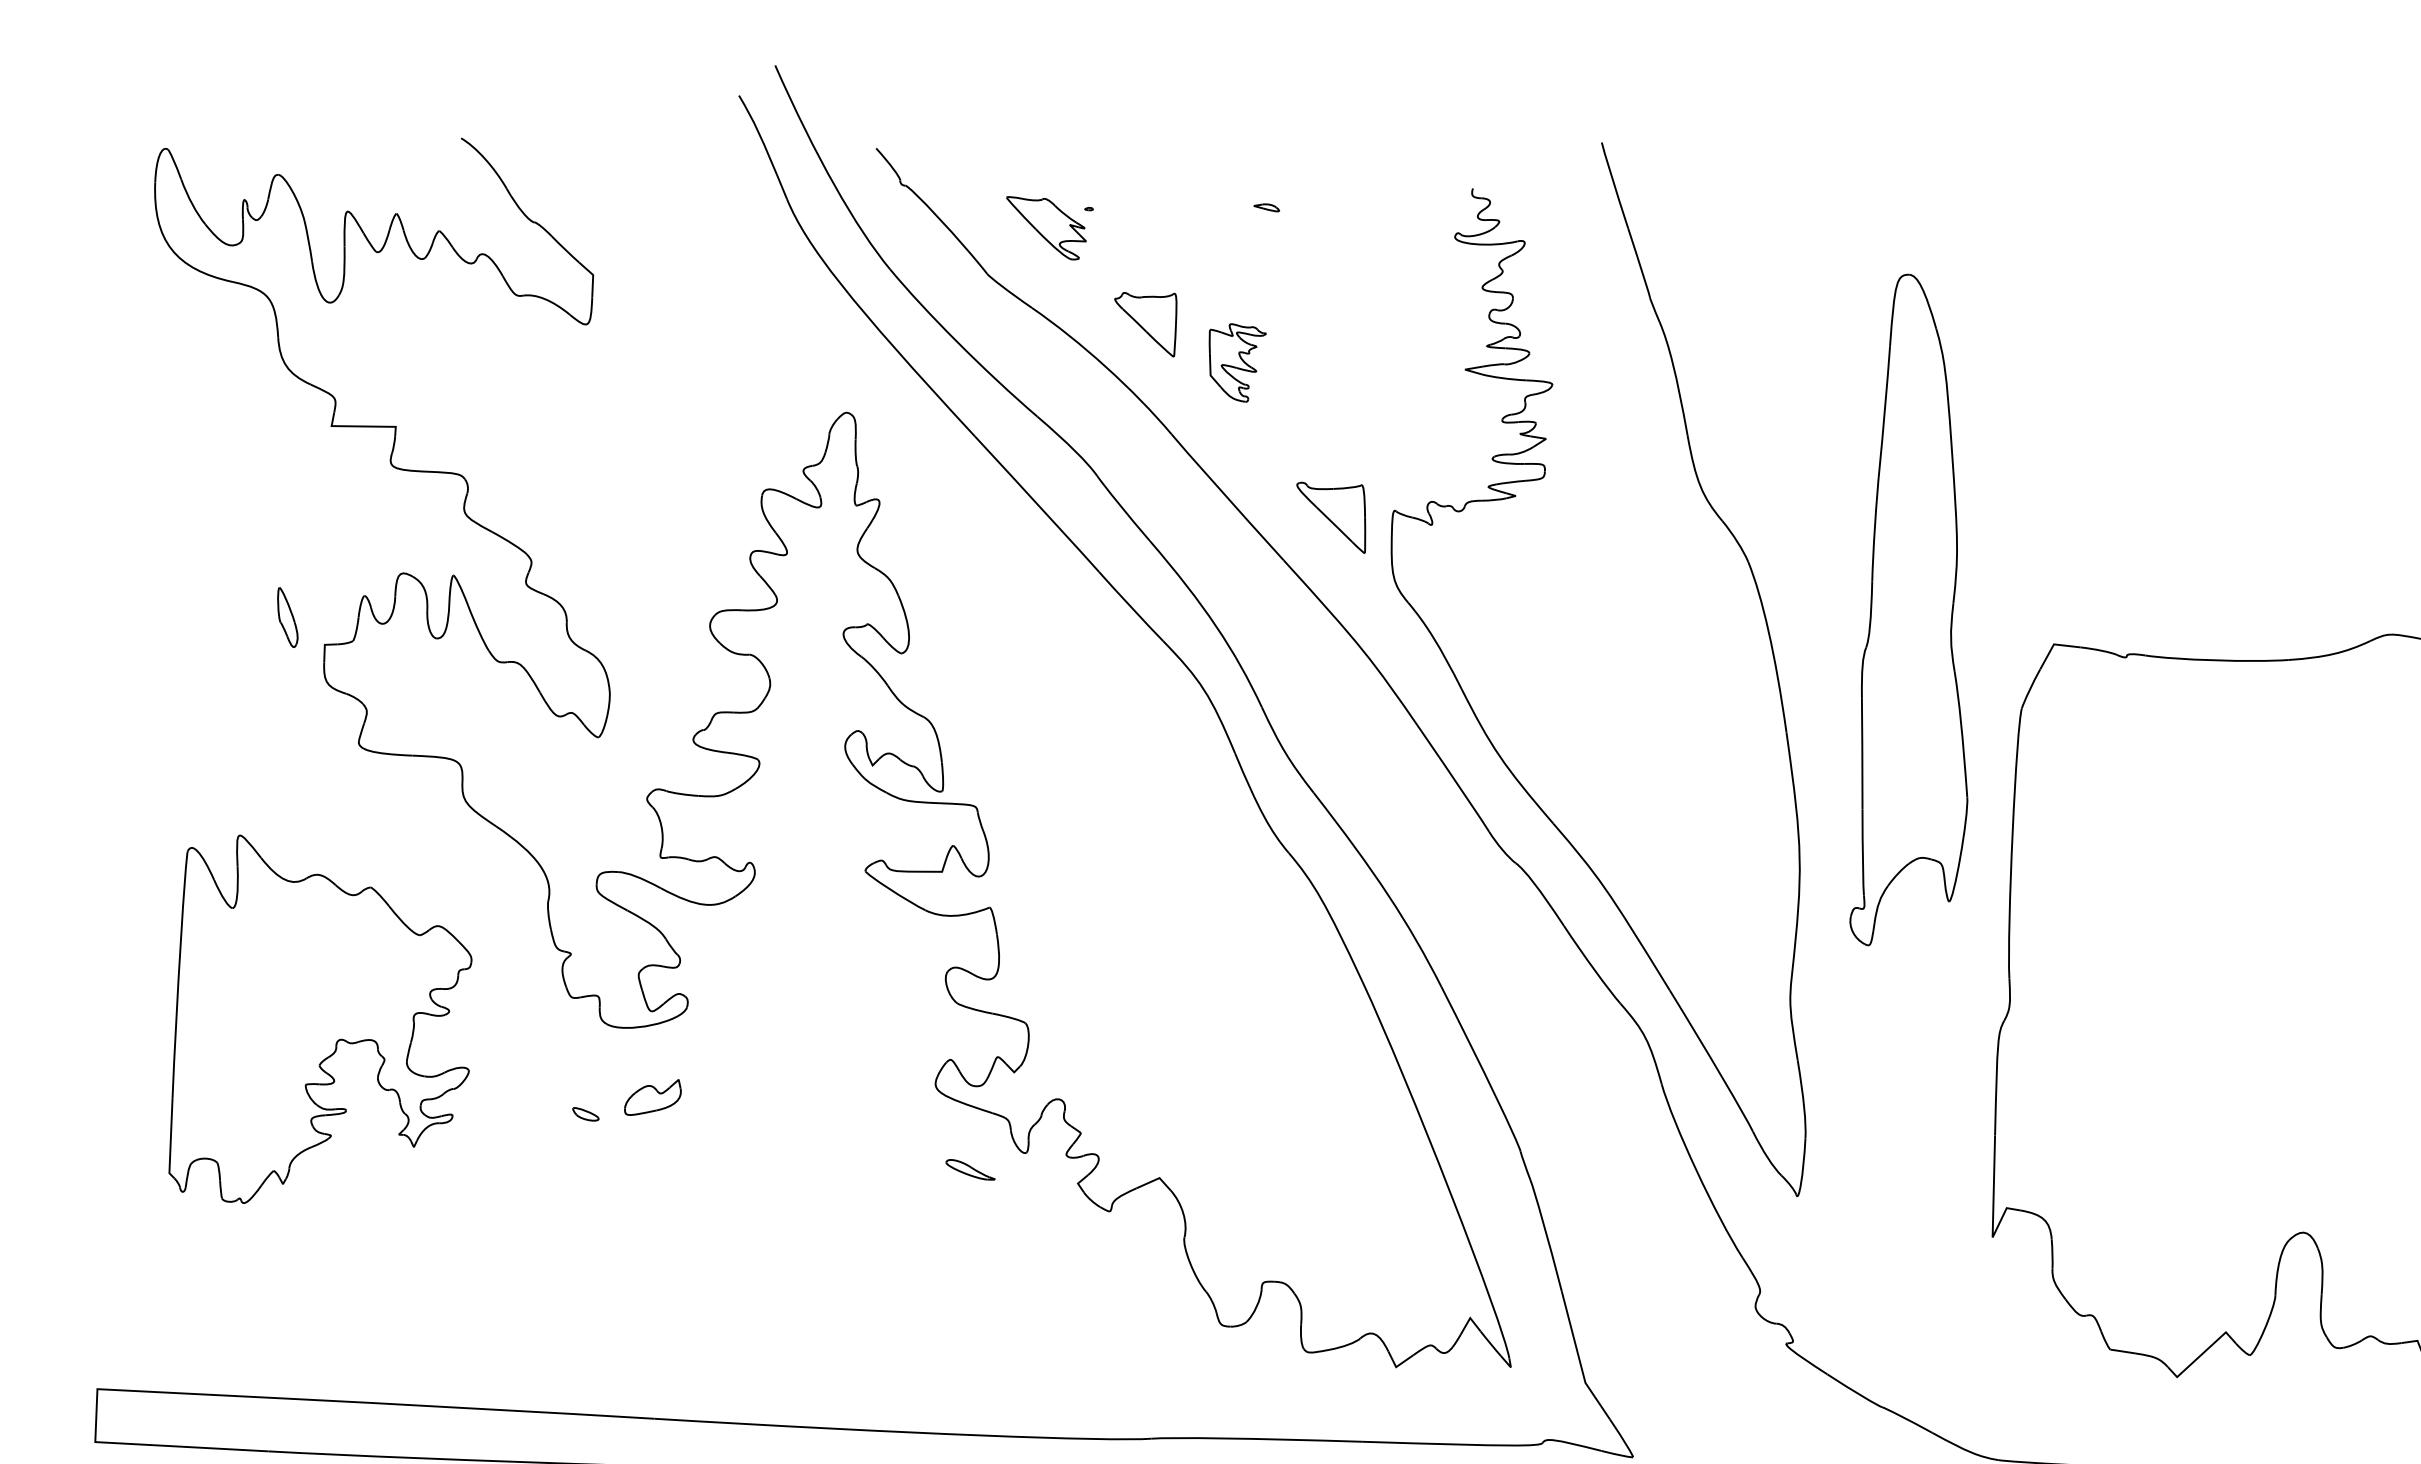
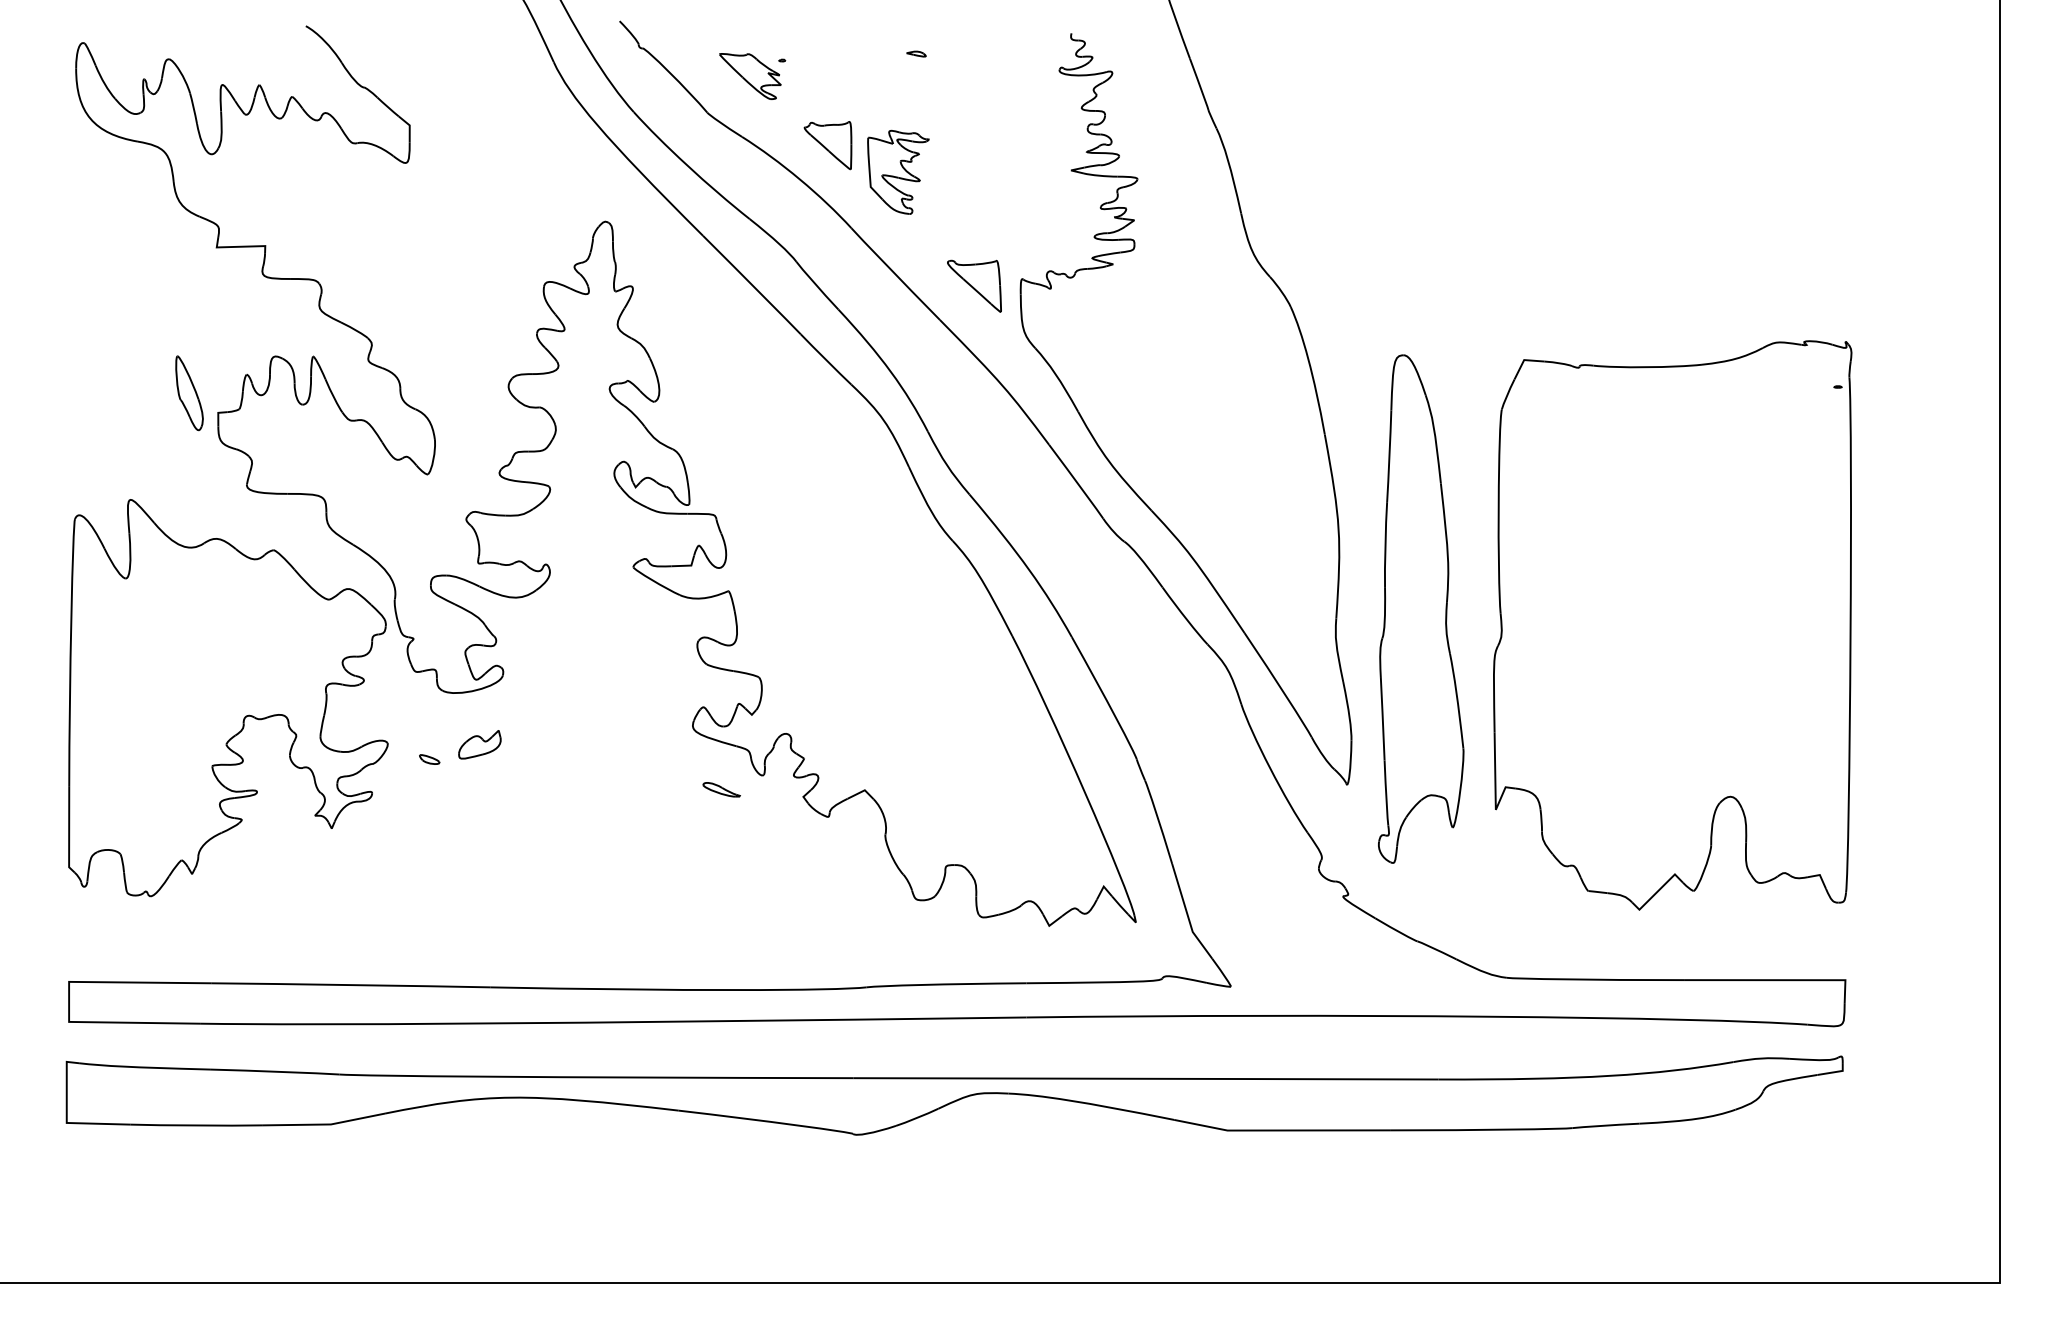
part: (1236, 361) -> (898, 171), size x1.43
part: (1919, 610) -> (1421, 608), moved
part: (287, 617) -> (189, 393), size x1.67
part: (323, 1022) -> (228, 698), size x1.43

